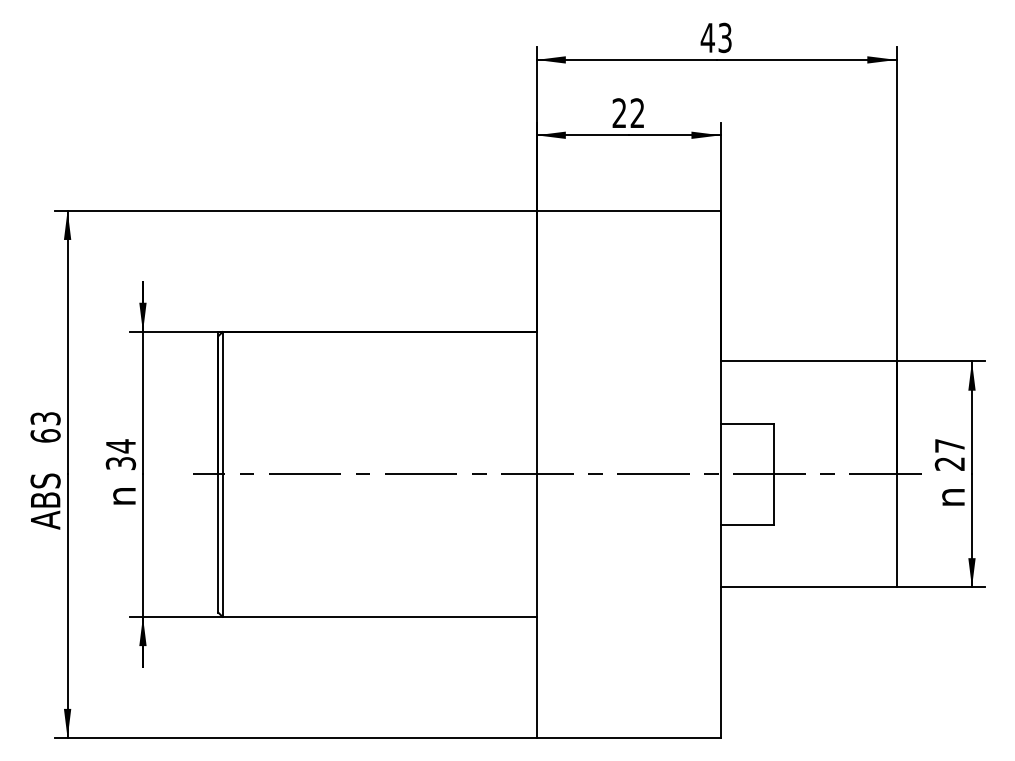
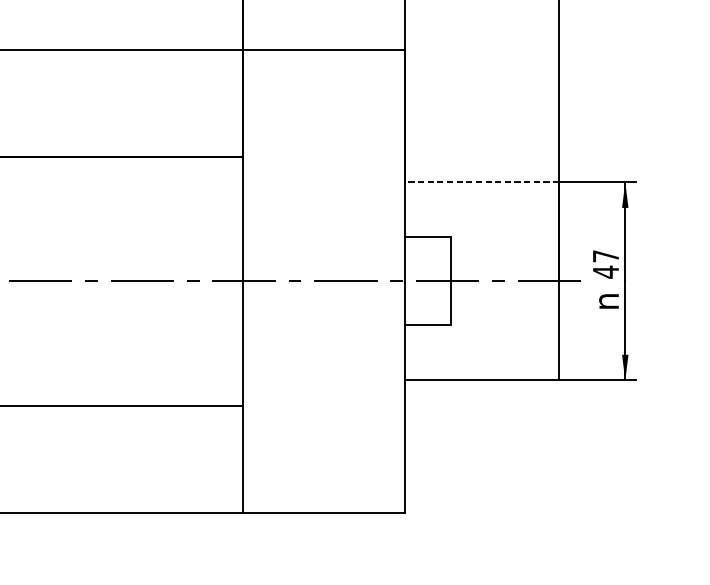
line: (808, 361) -> (481, 182), solid -> dashed
text: (949, 463) -> (605, 271), 27 -> 47

